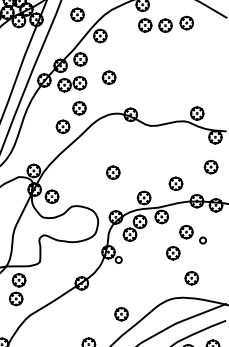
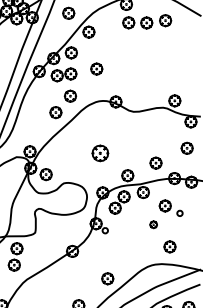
part: (113, 172) -> (100, 153), size x1.4
part: (173, 253) -> (153, 224), size x0.6

